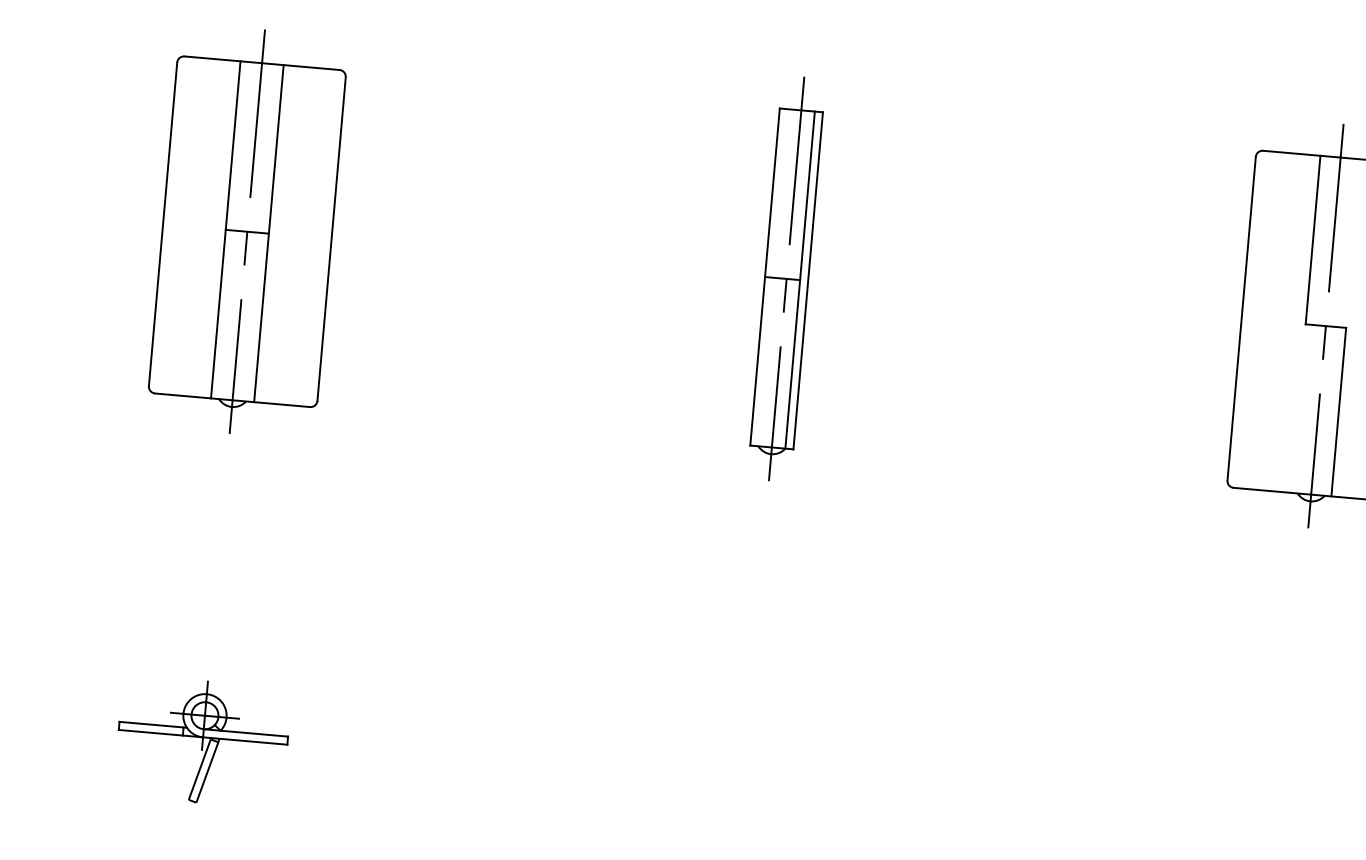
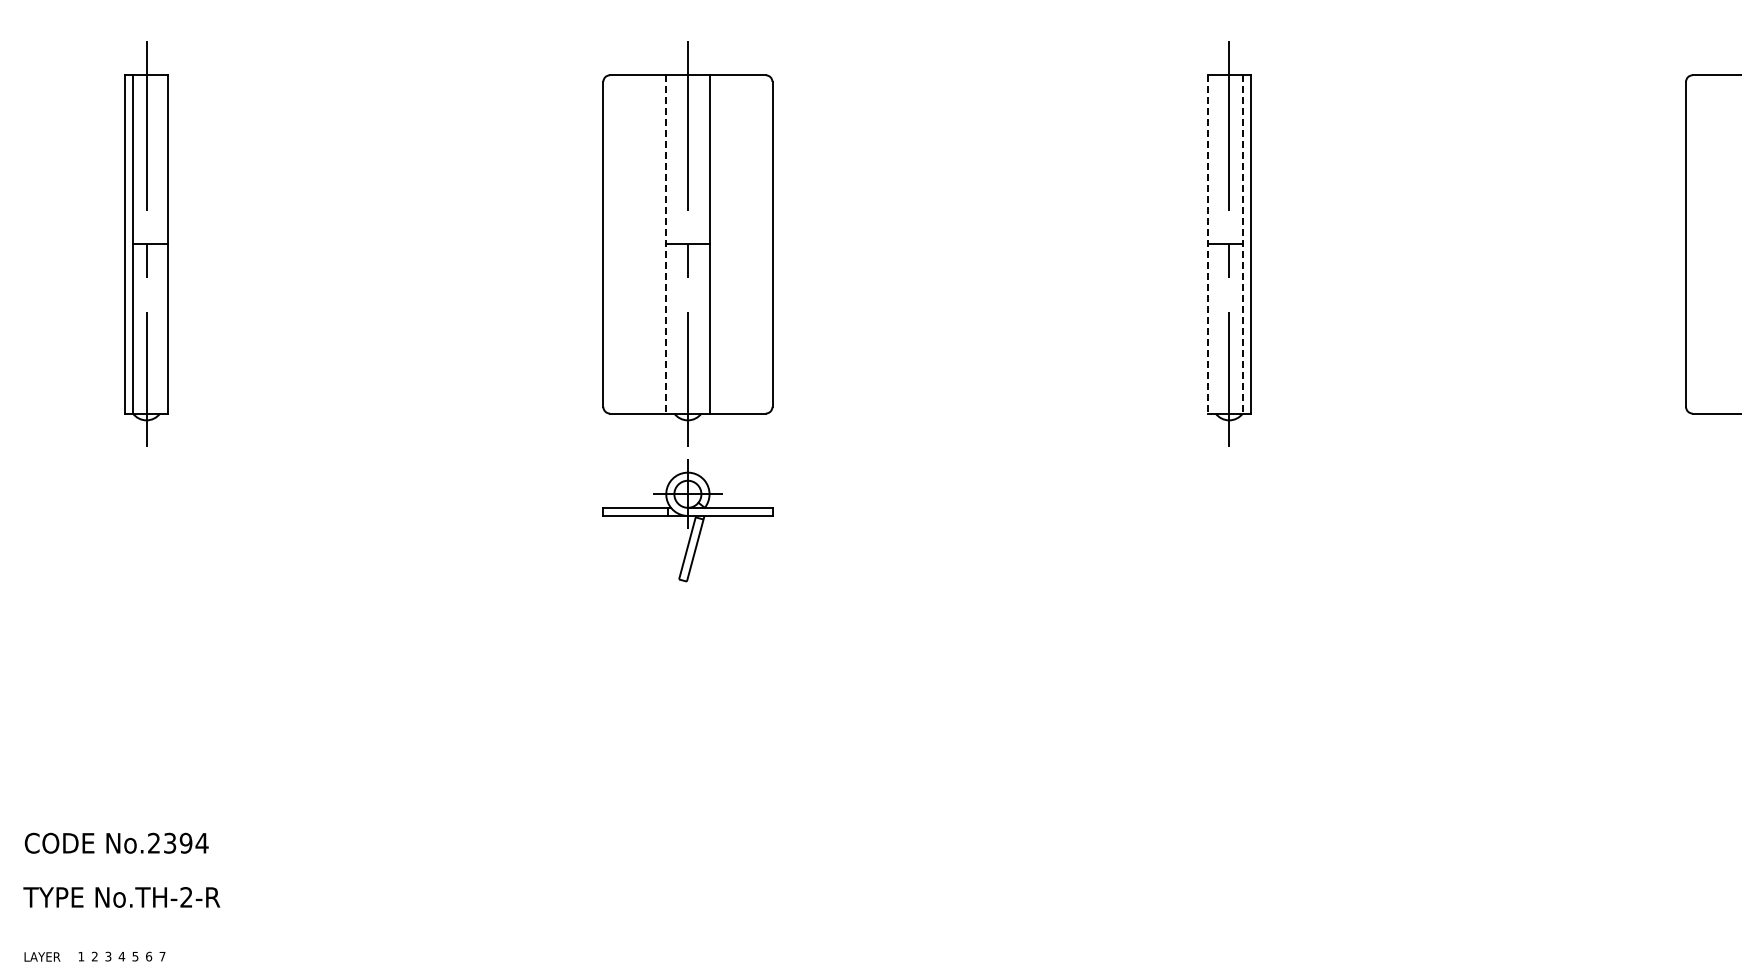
line: (226, 229) -> (666, 244), solid -> dashed
line: (764, 277) -> (1207, 244), solid -> dashed
line: (799, 280) -> (1242, 244), solid -> dashed
part: (202, 741) -> (687, 520), moved

